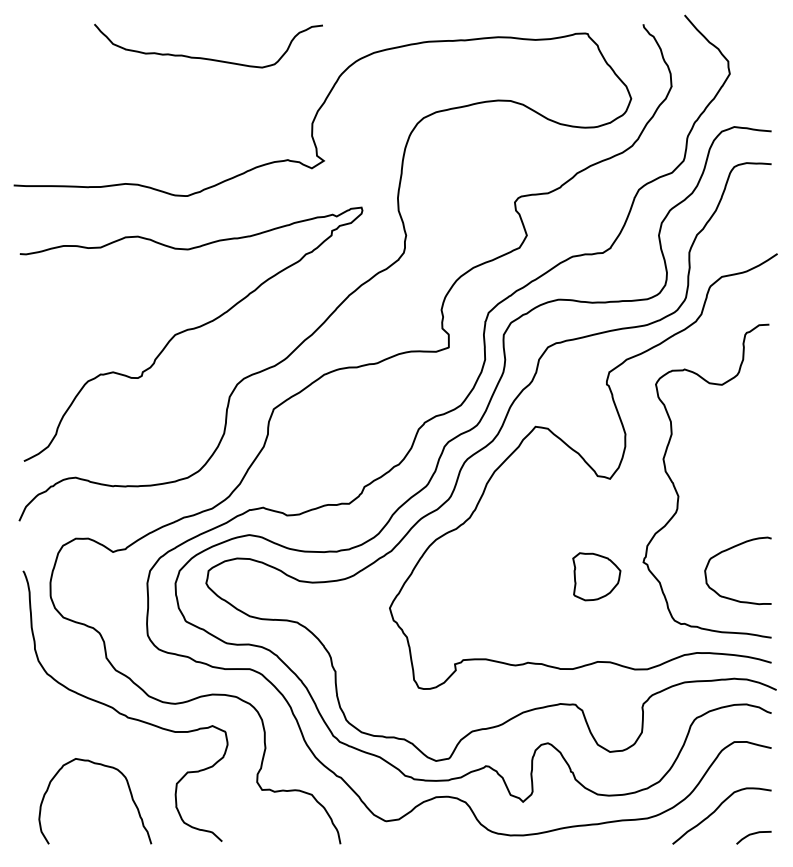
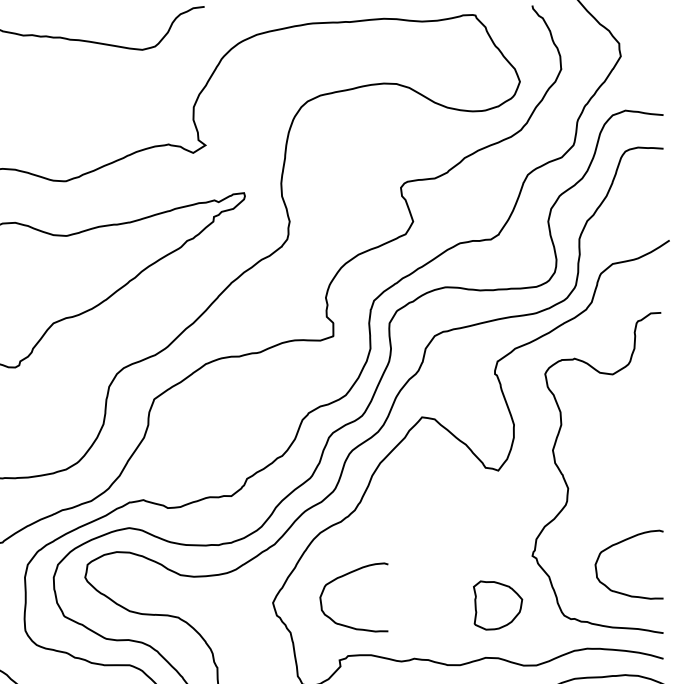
part: (596, 576) -> (497, 605), moved
curve: (459, 582) -> (344, 576), added

